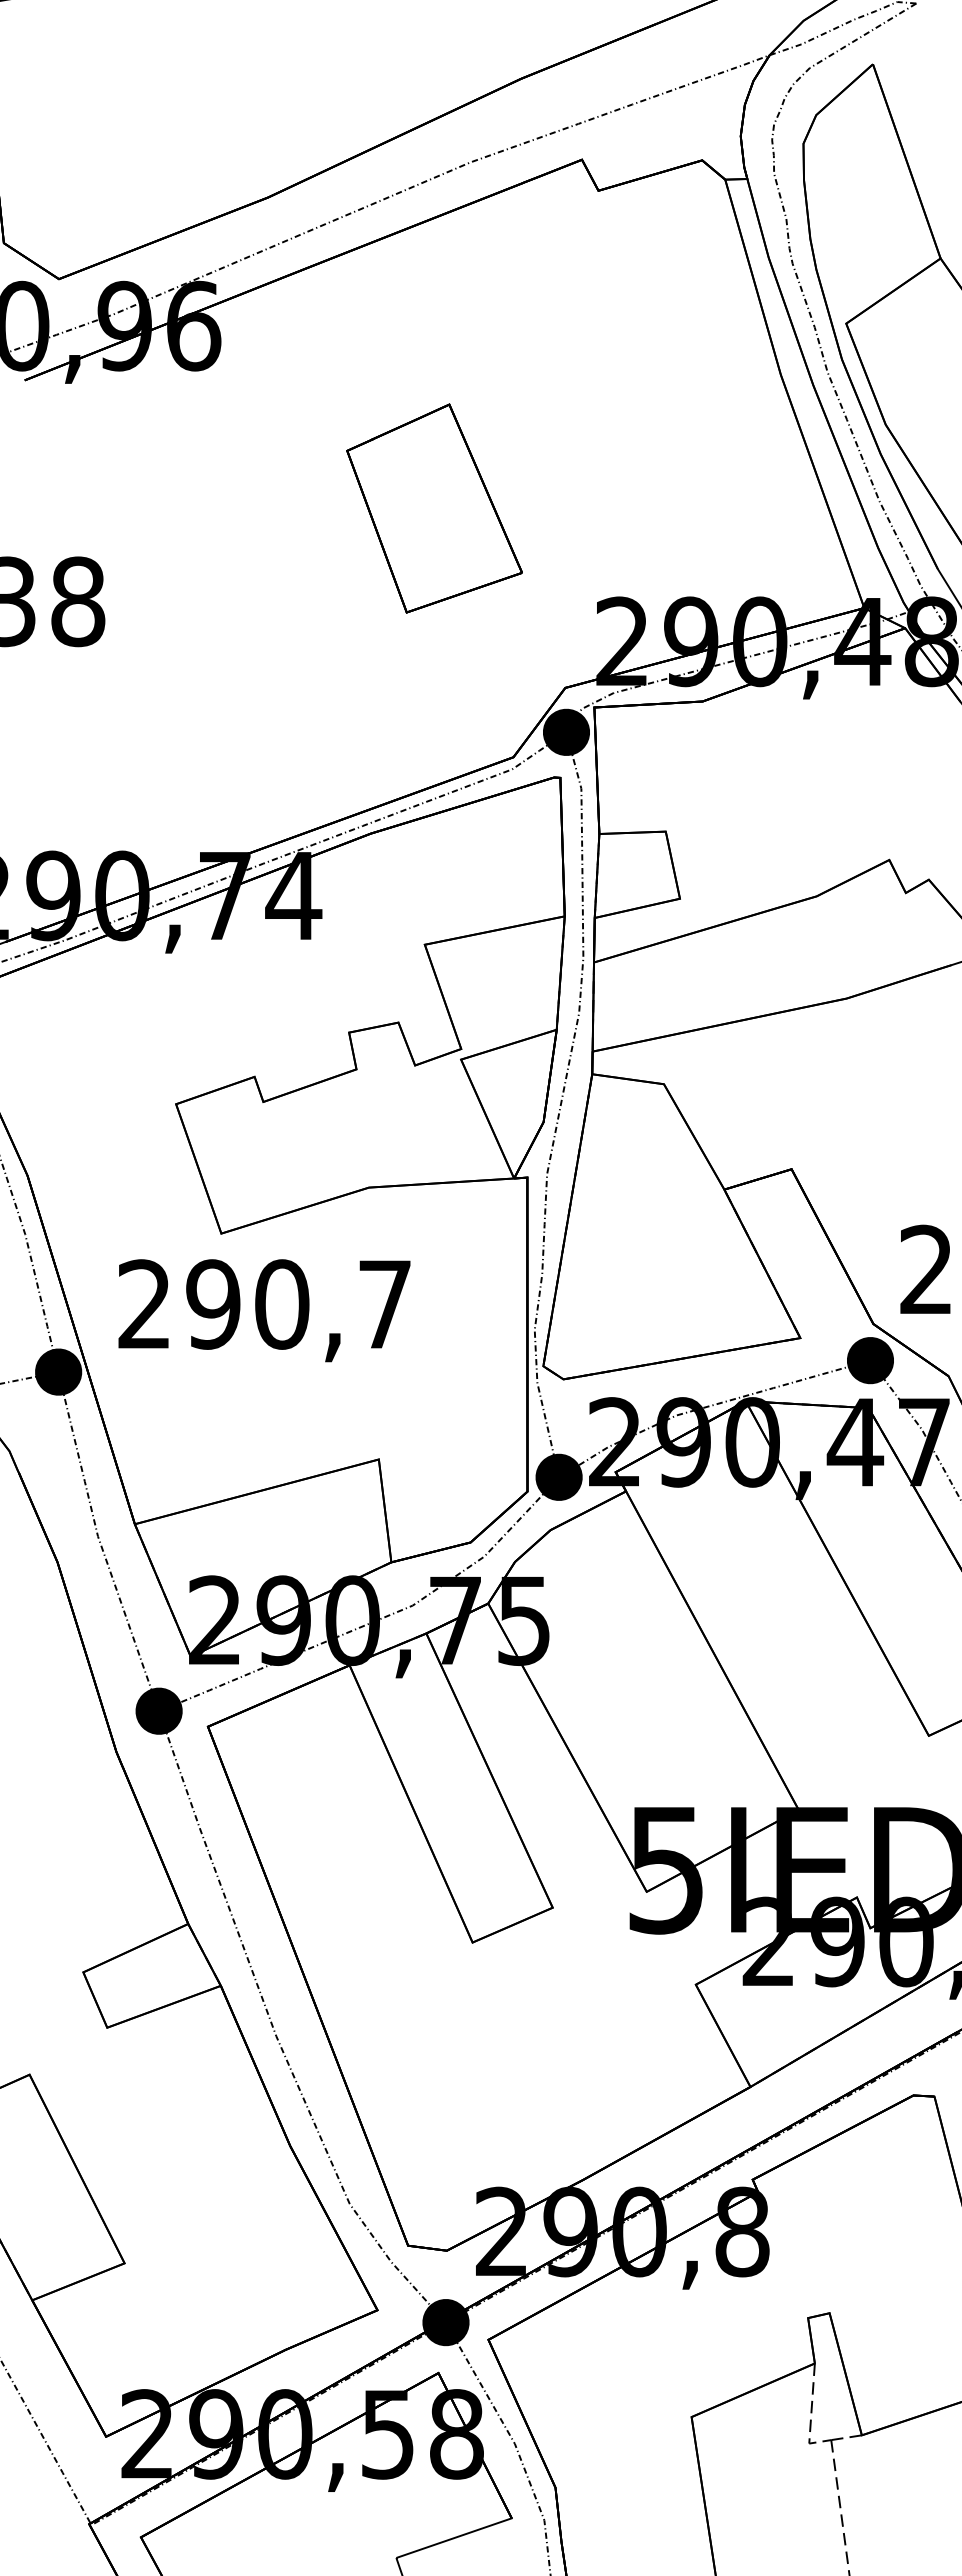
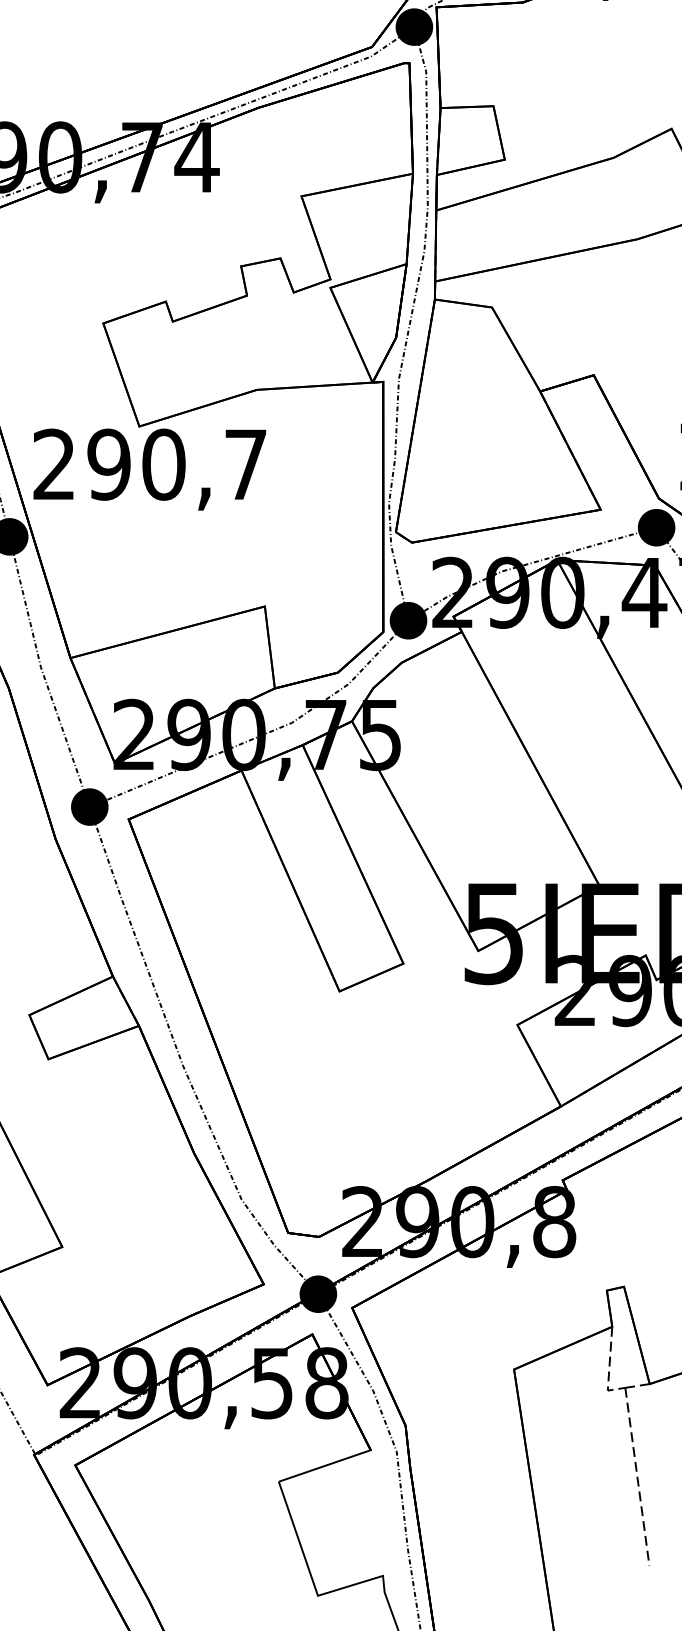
text: (264, 1310) -> (149, 469), moved

